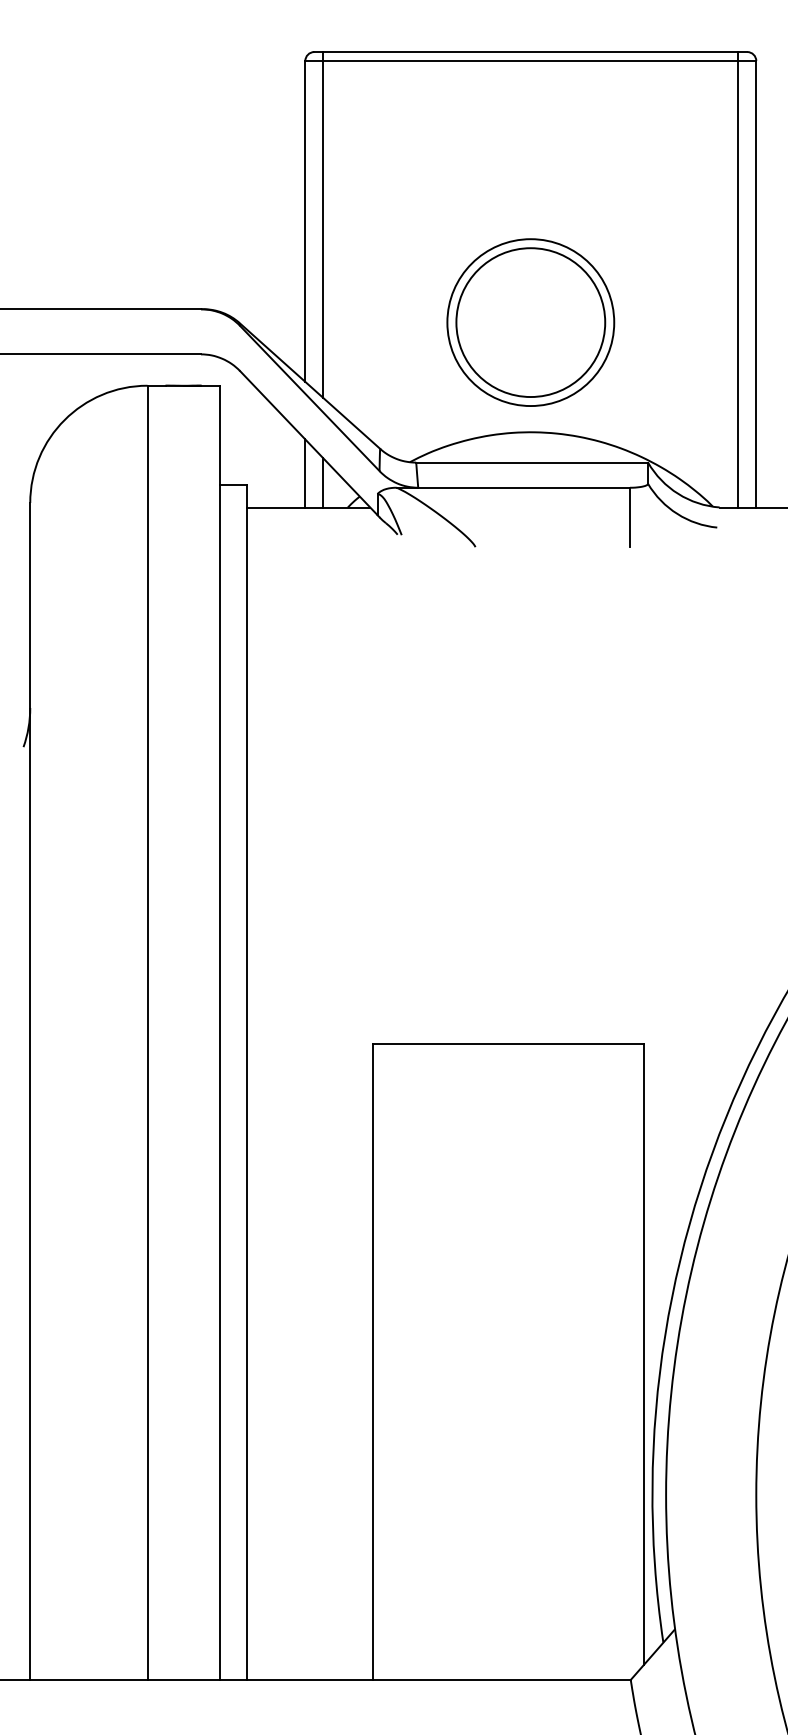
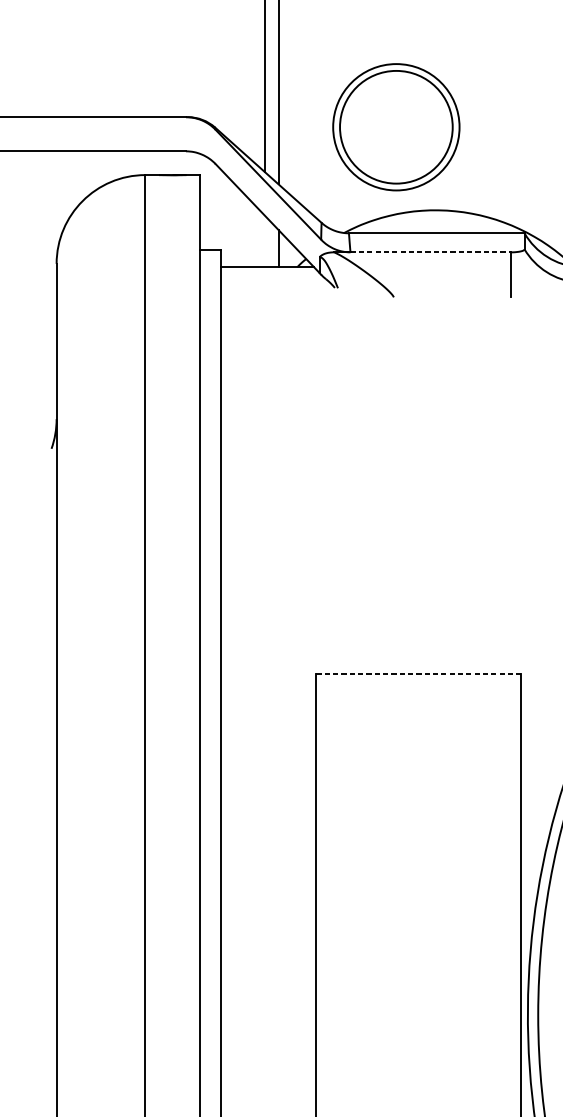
part: (530, 322) -> (396, 127), moved
line: (305, 473) -> (265, 241), removed
line: (524, 487) -> (430, 252), solid -> dashed
line: (508, 1044) -> (418, 674), solid -> dashed

